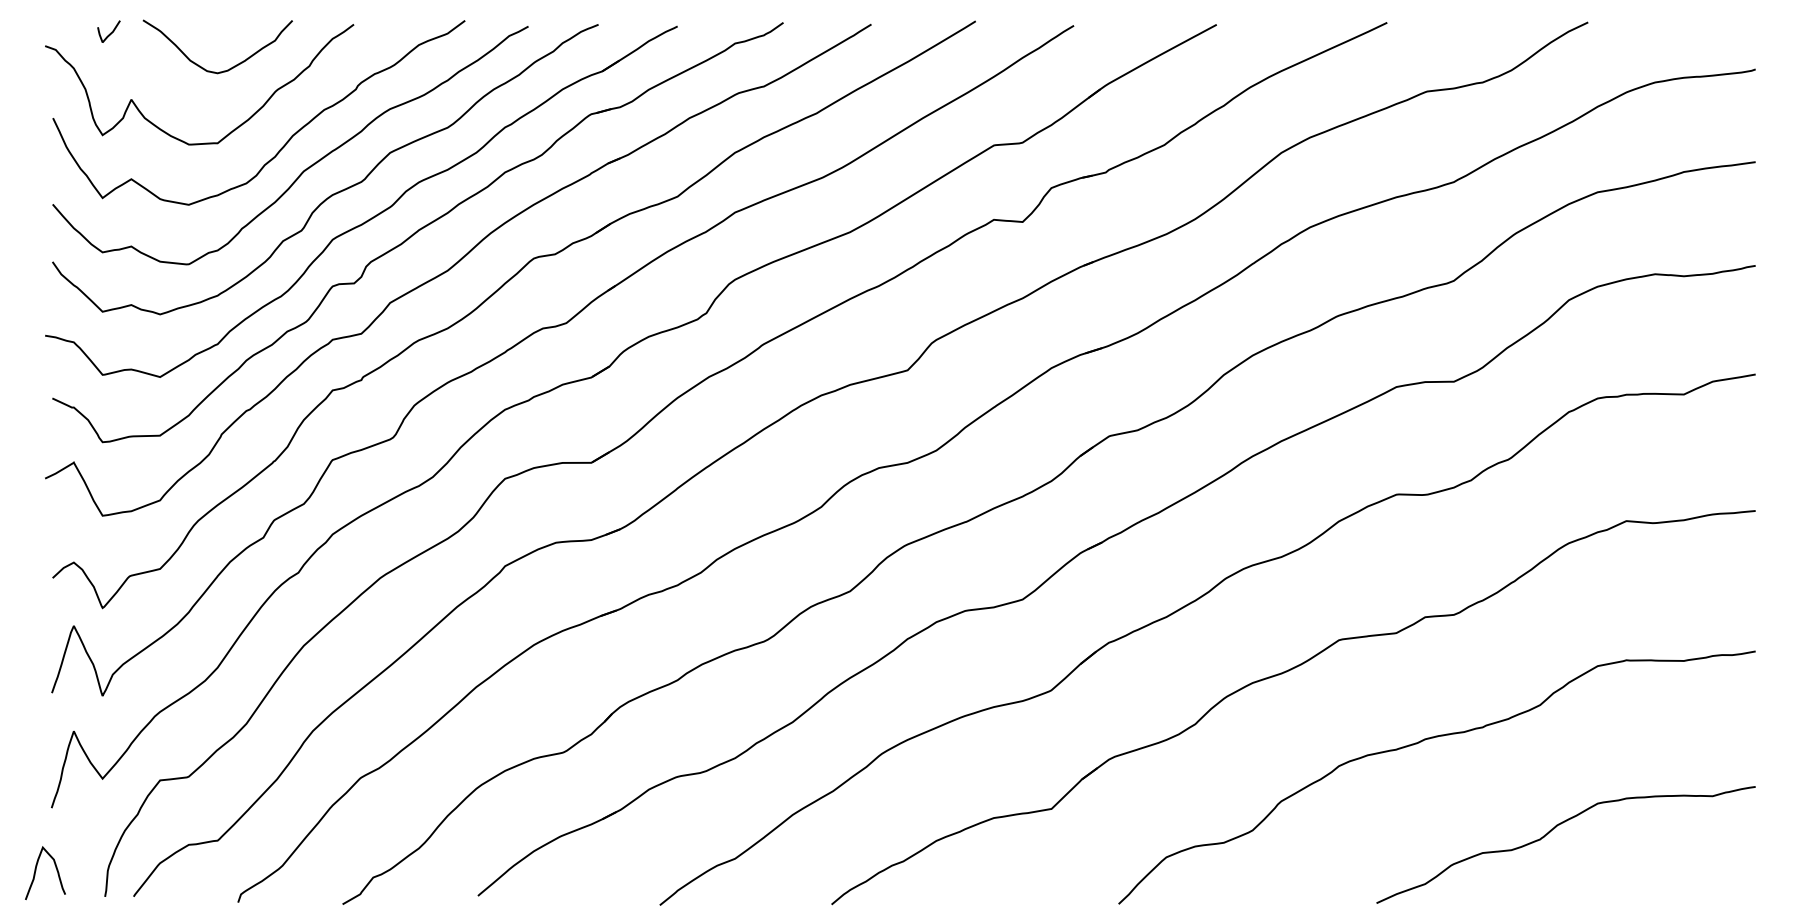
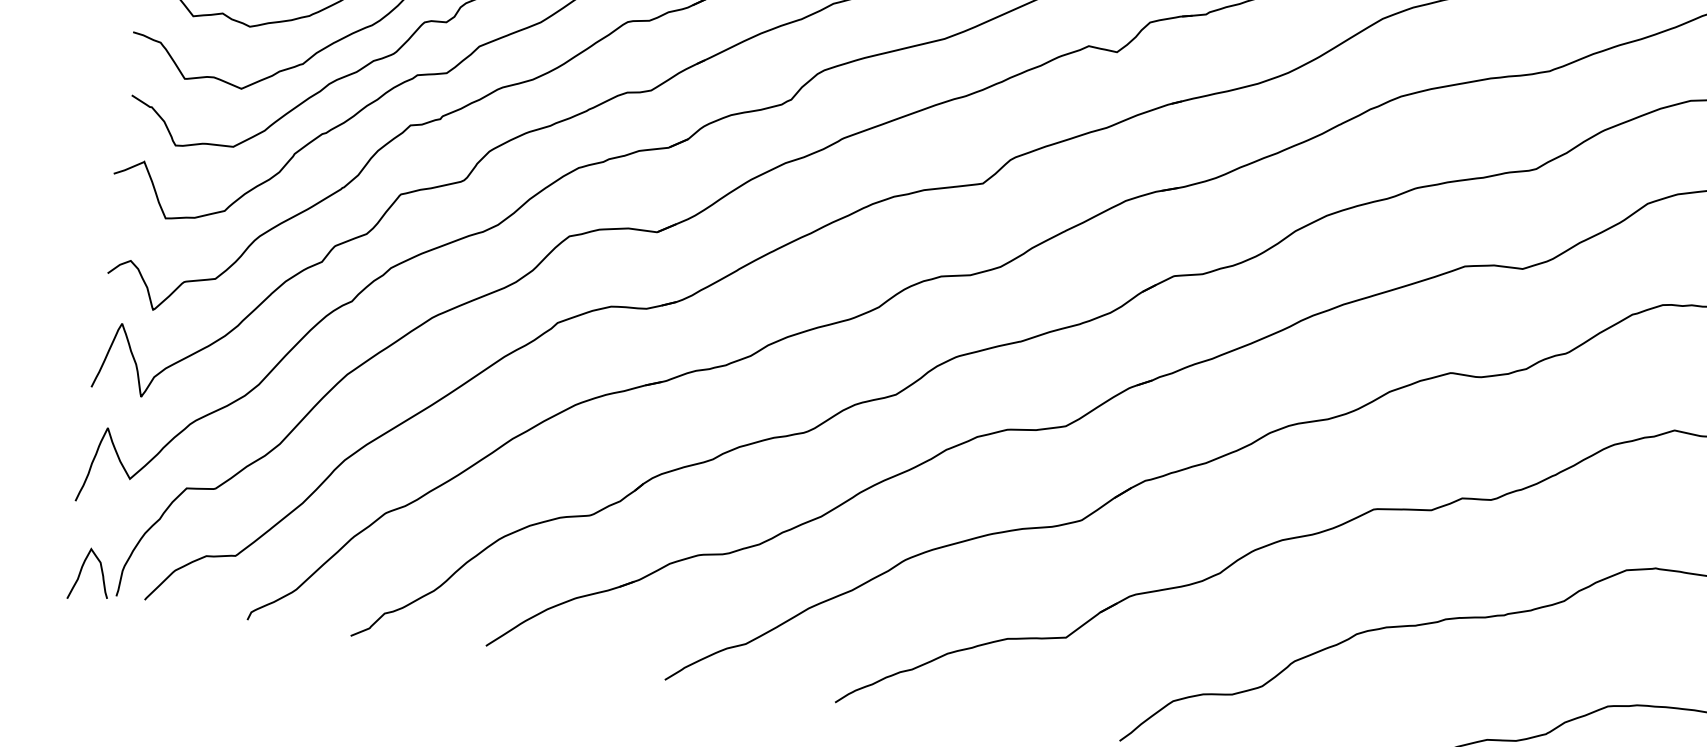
curve: (36, 871) -> (81, 572), moved

